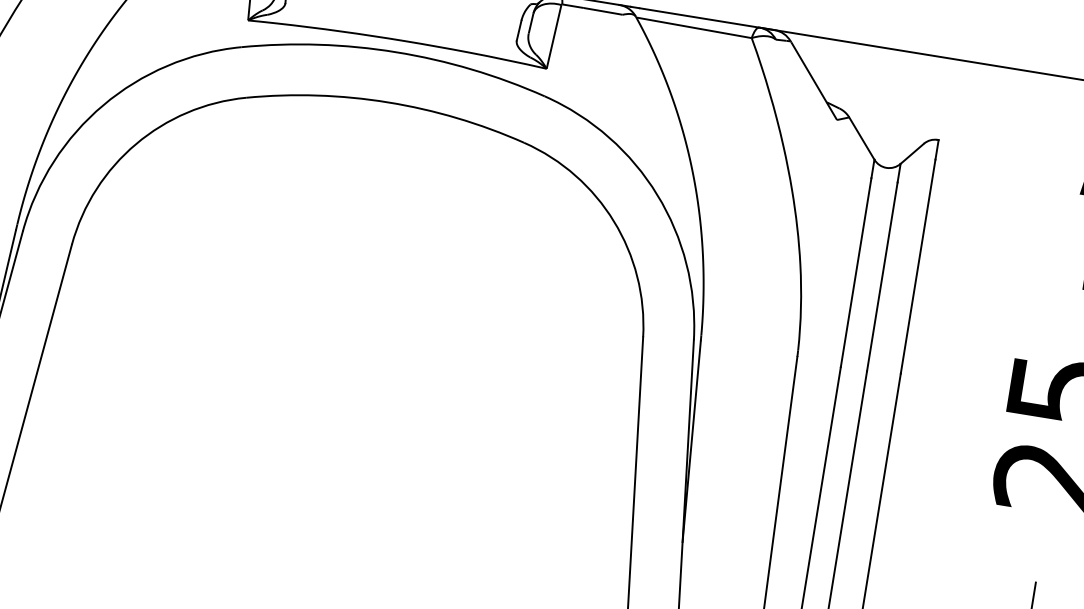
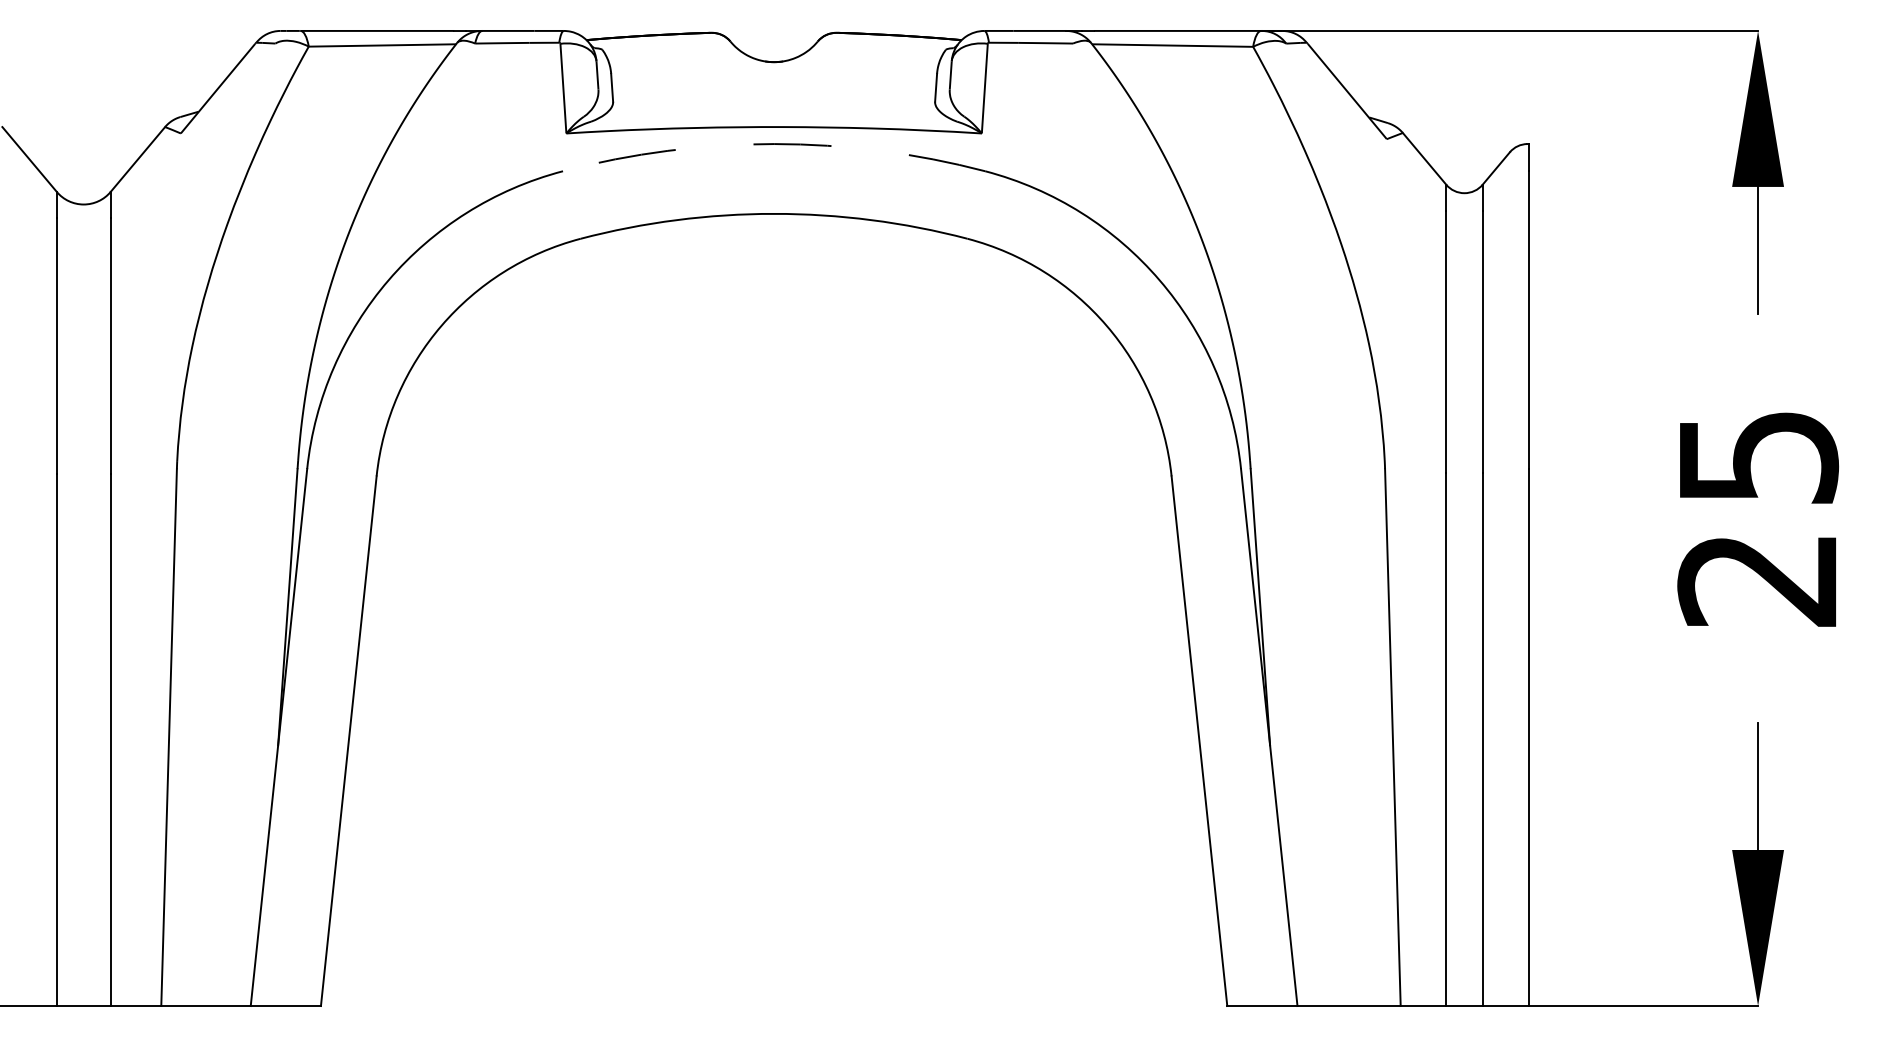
arc: (396, 52) -> (774, 144), solid -> dashed

